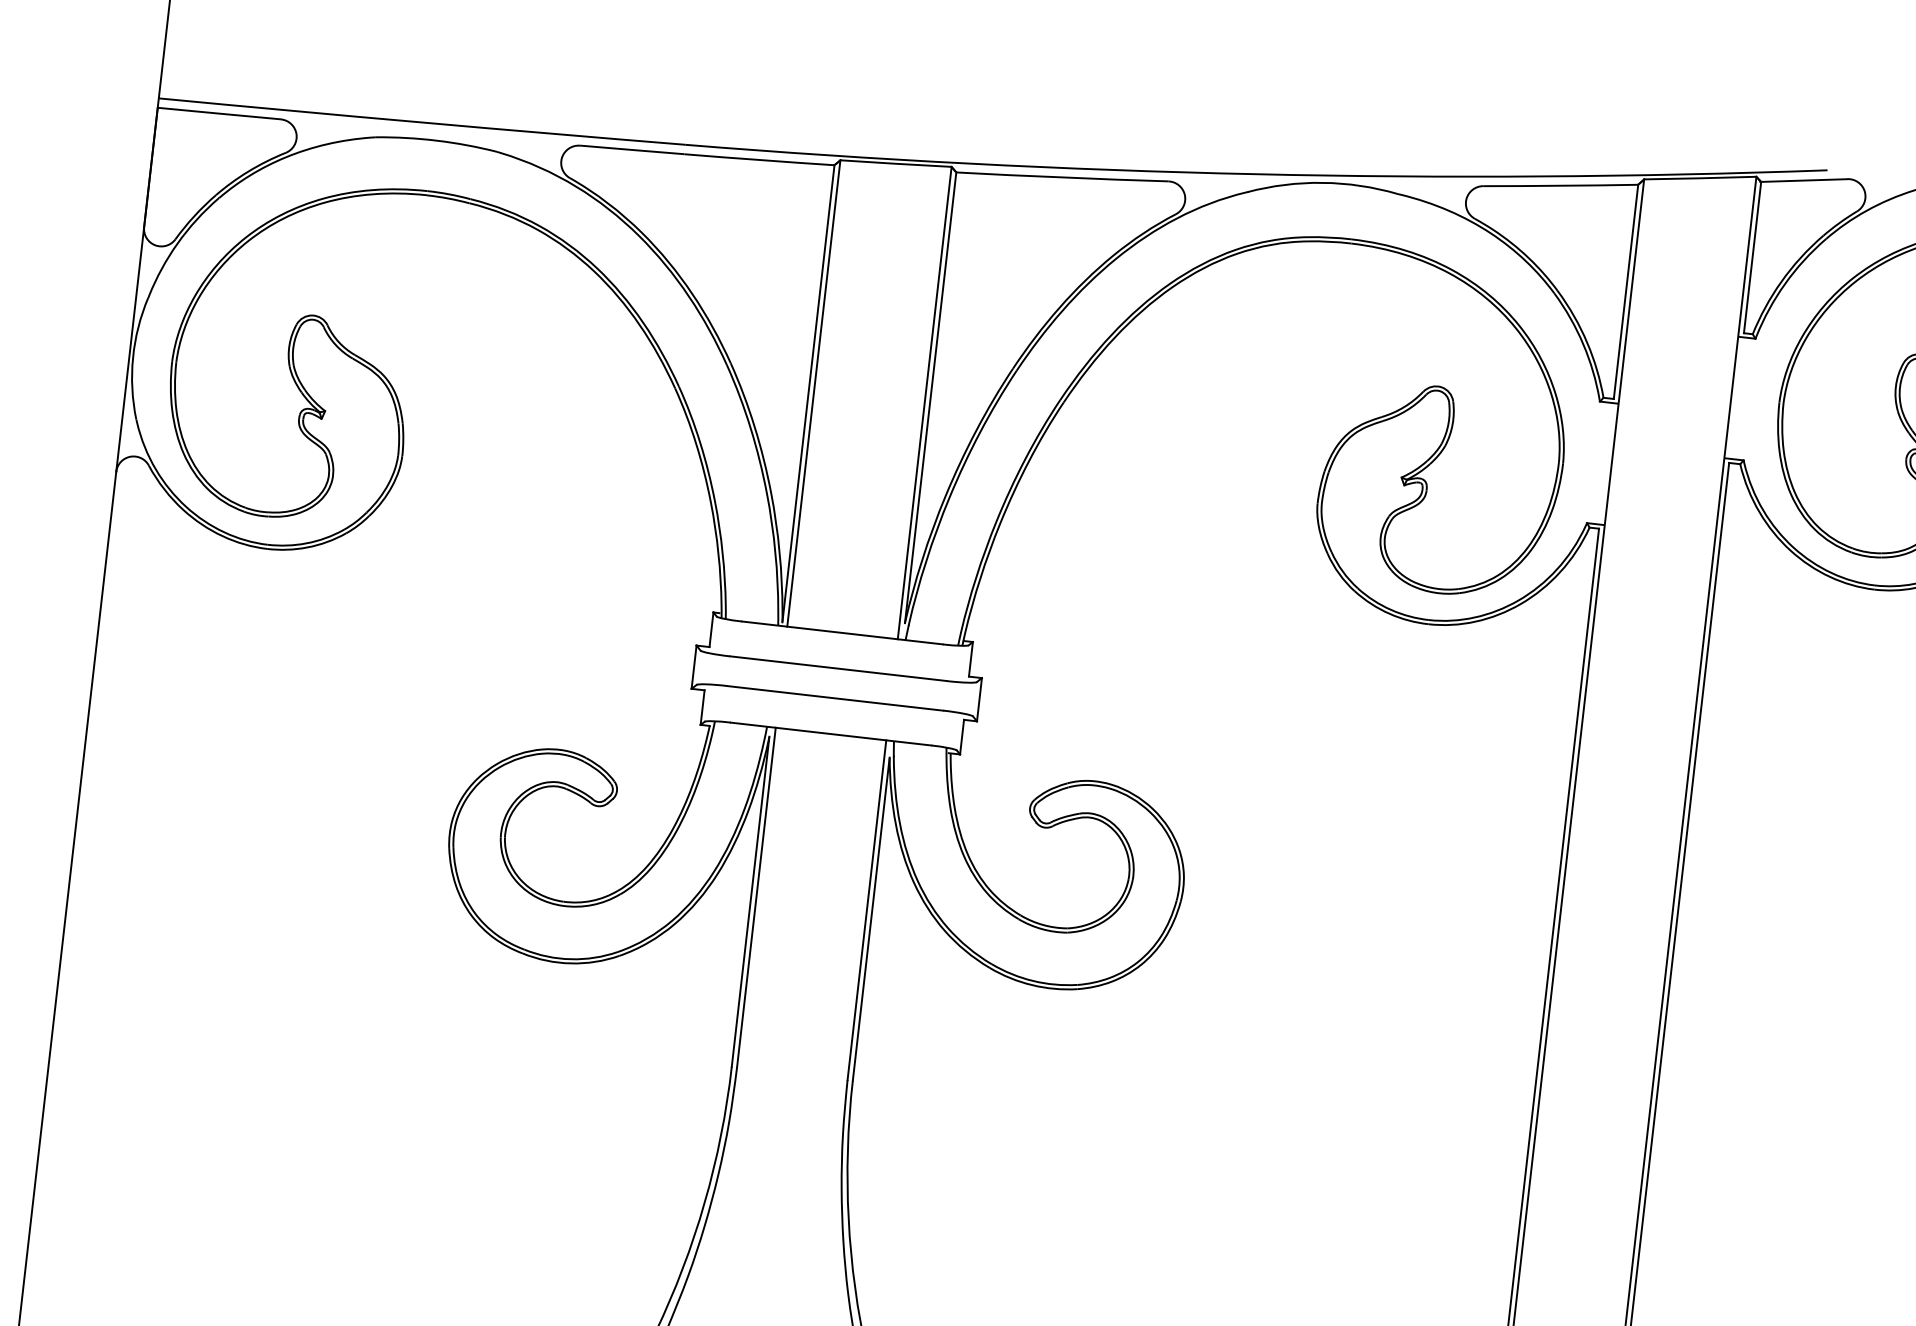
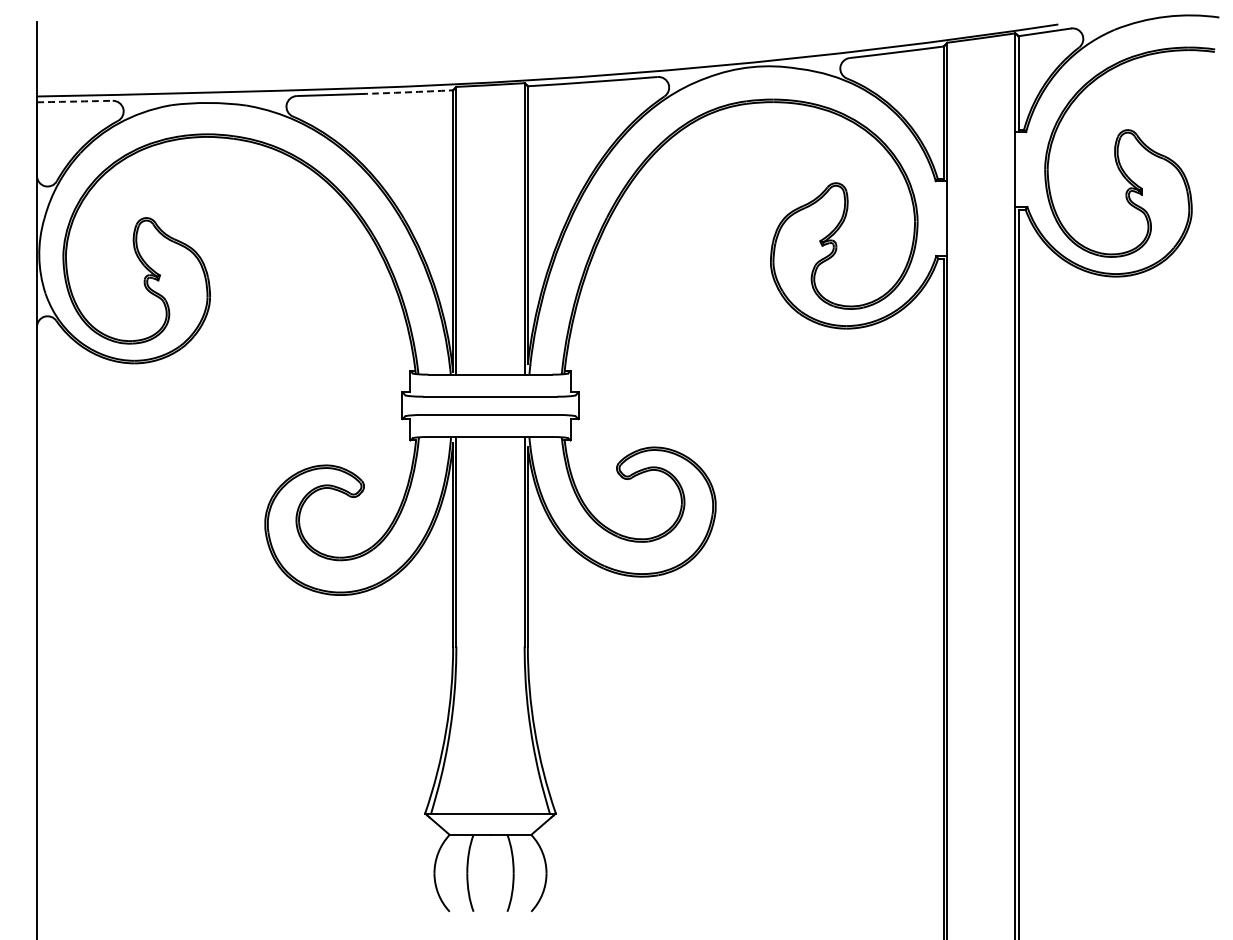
arc: (218, 113) -> (74, 101), solid -> dashed
arc: (760, 160) -> (407, 92), solid -> dashed

